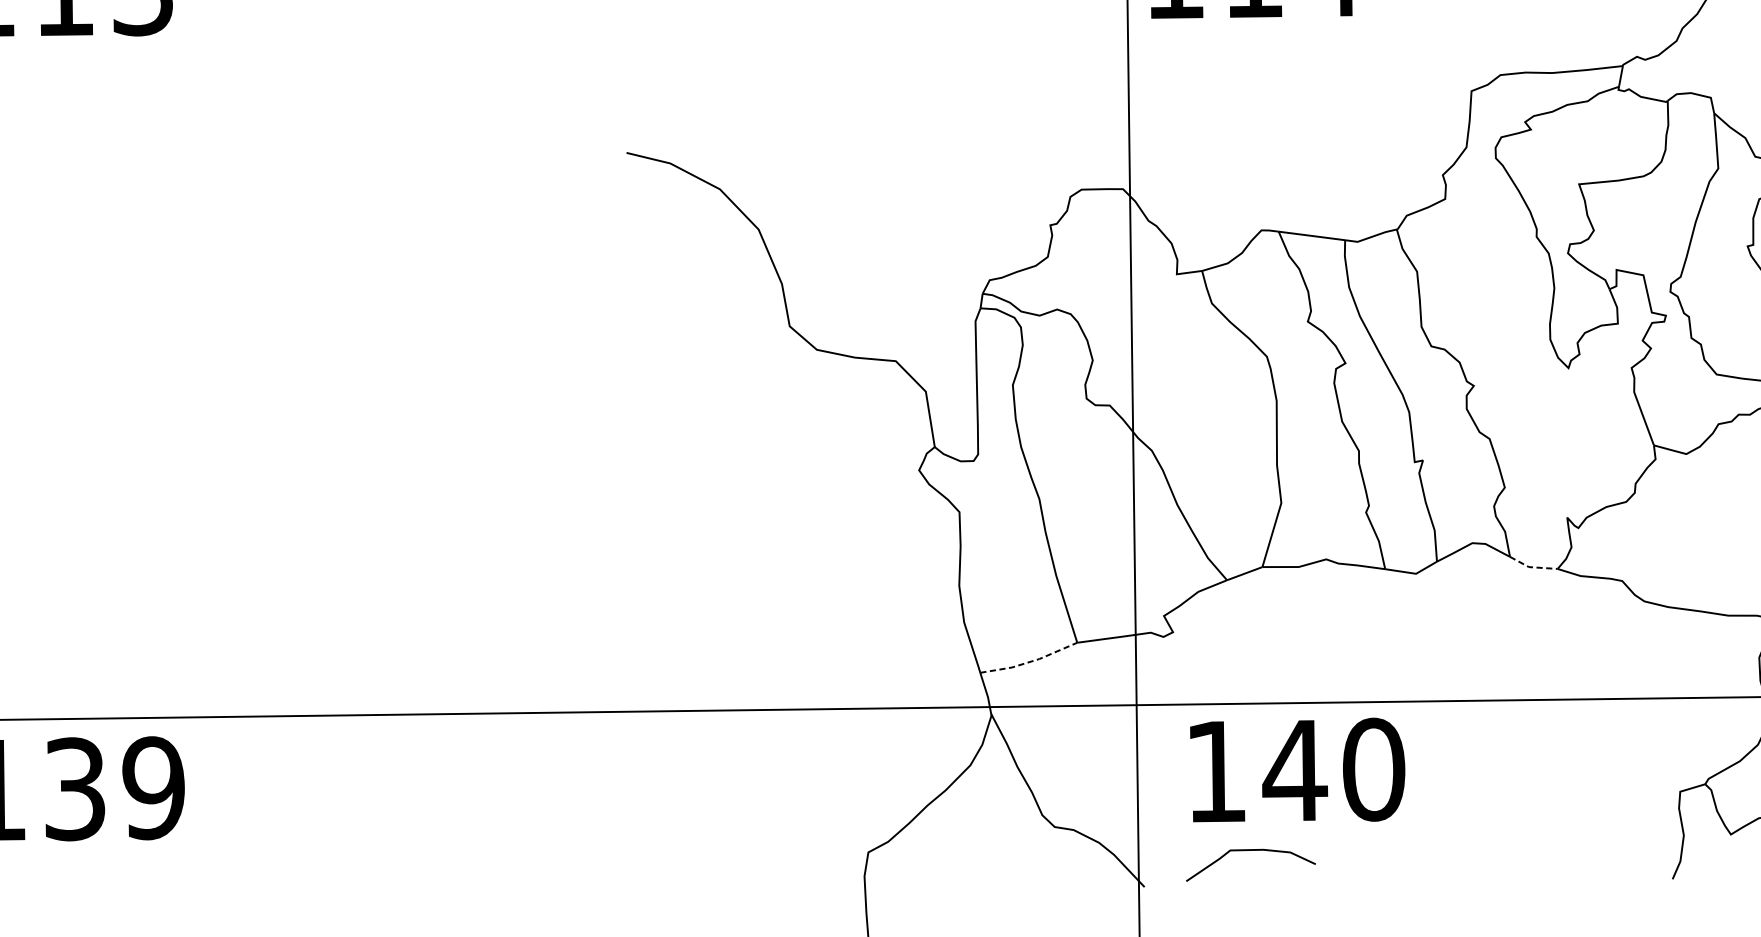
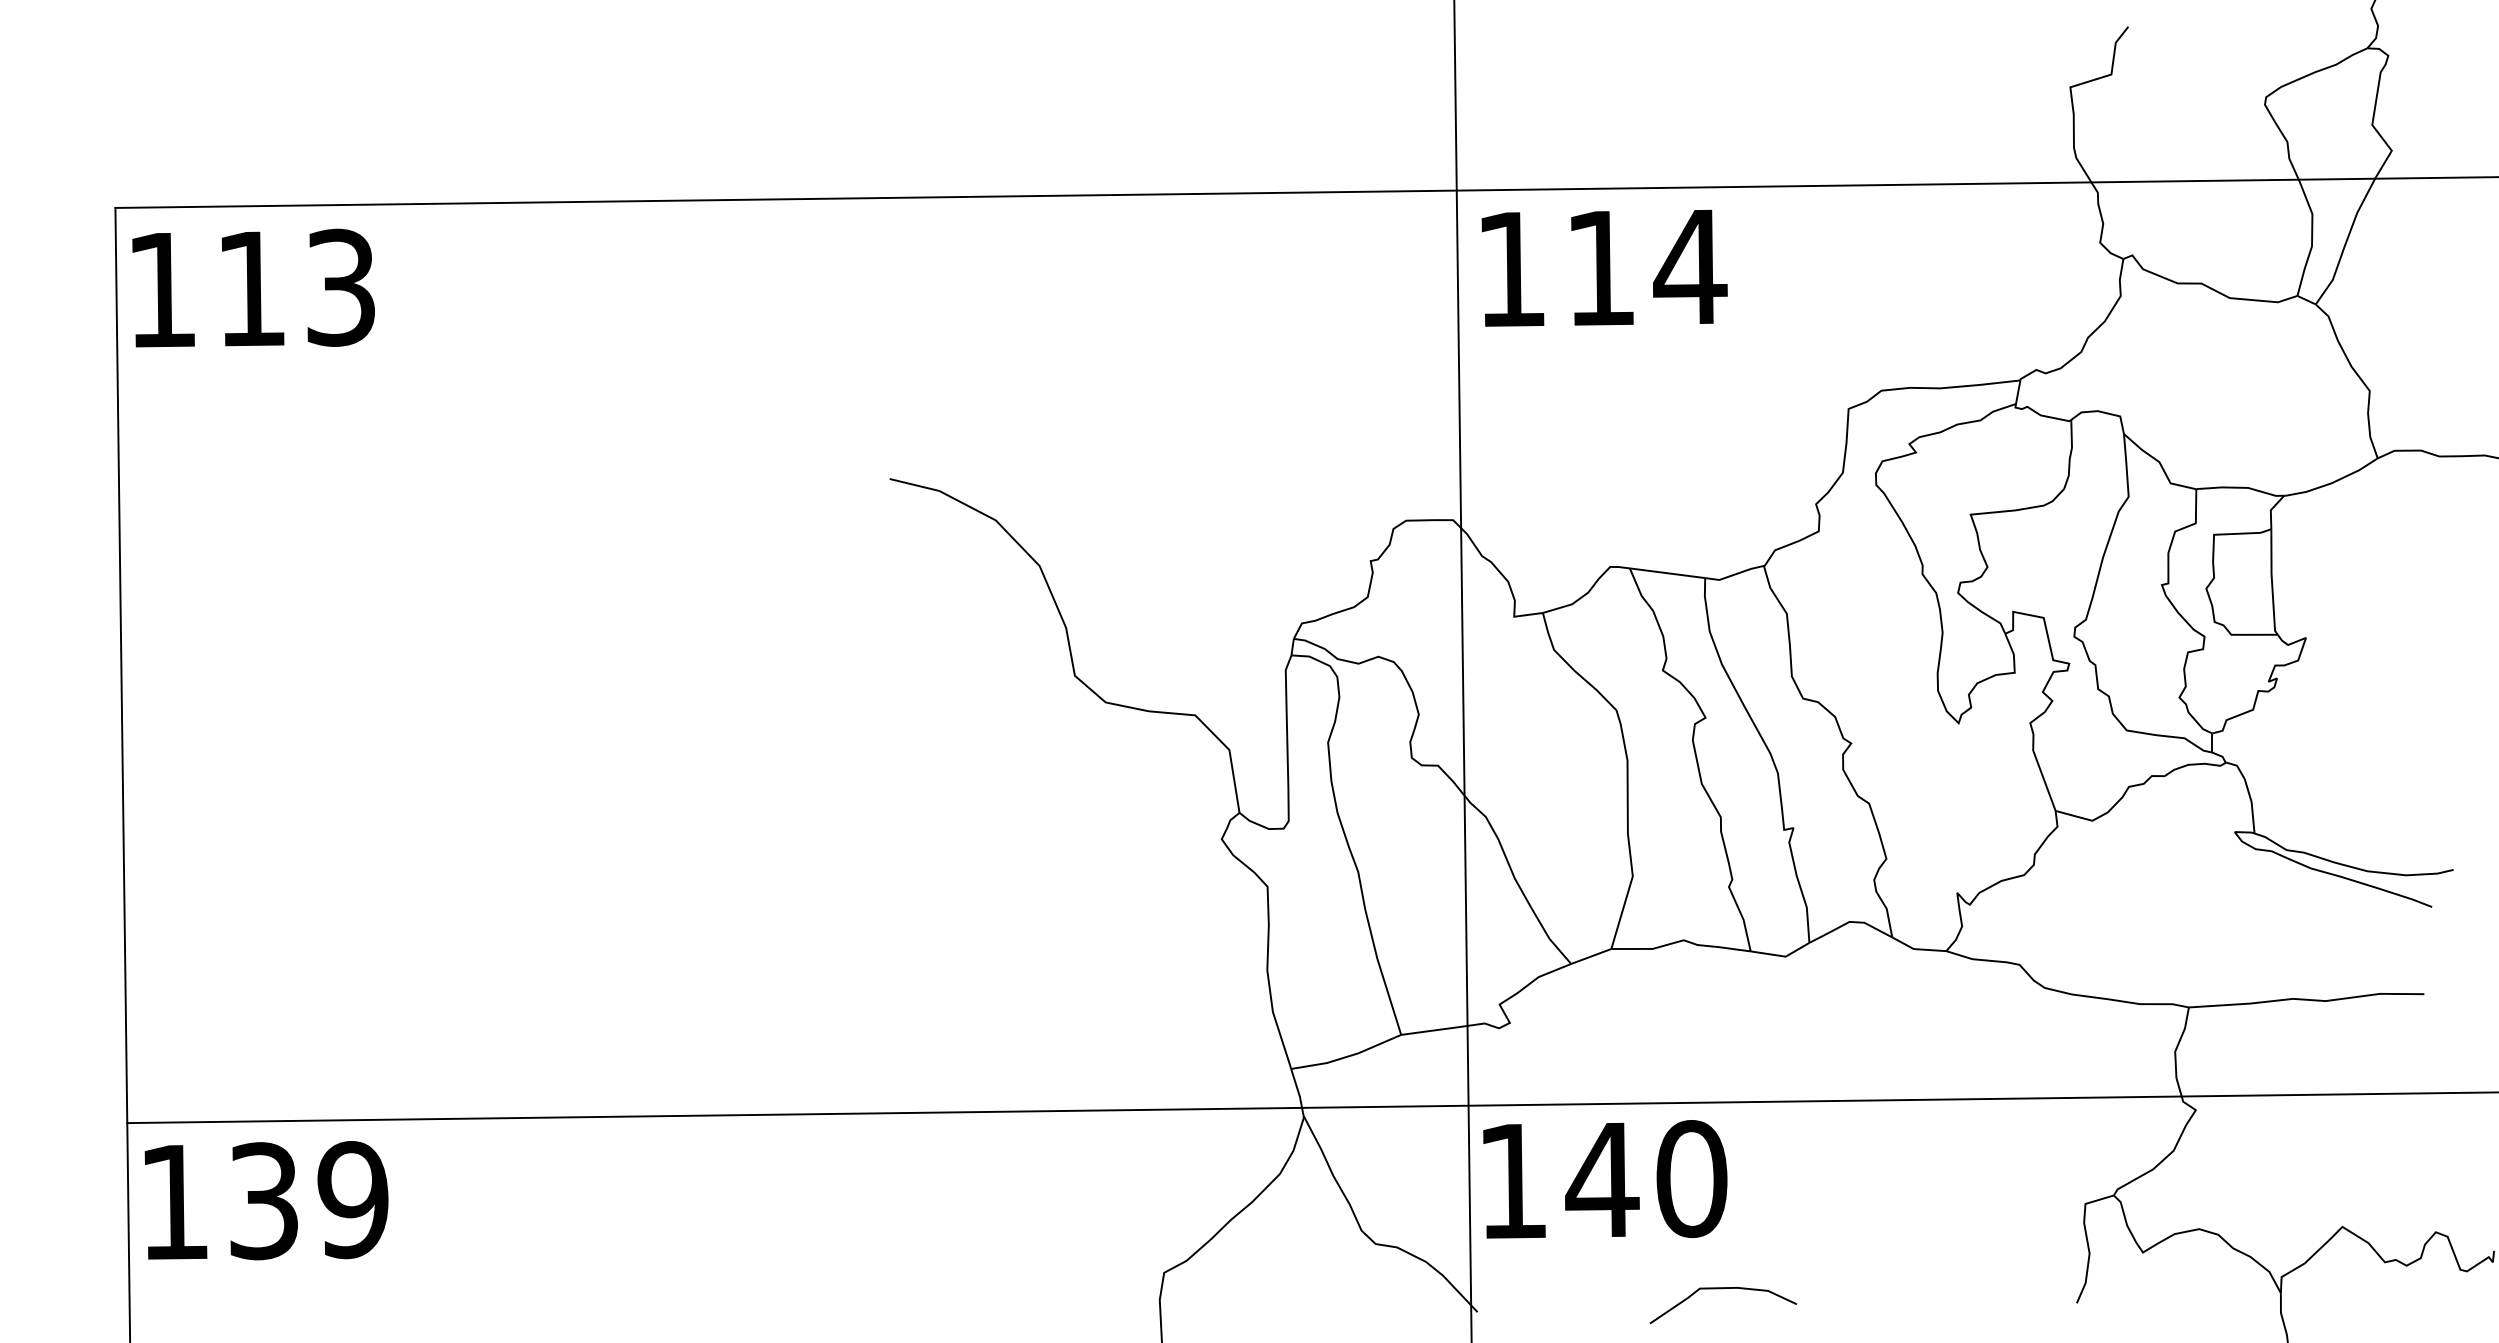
line: (1532, 567) -> (1917, 949), dashed -> solid
line: (1029, 661) -> (1347, 1056), dashed -> solid
text: (1297, 770) -> (1605, 1179), moved
curve: (1250, 851) -> (1722, 1289), moved

